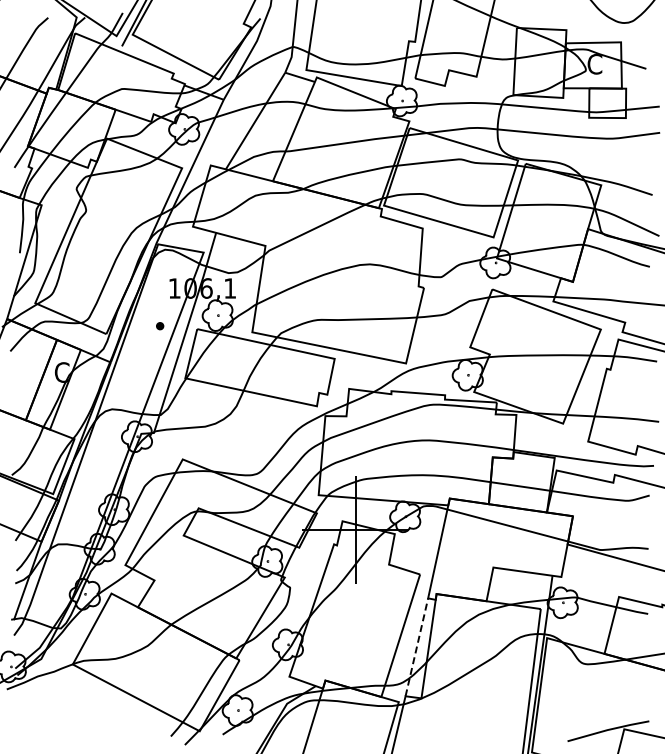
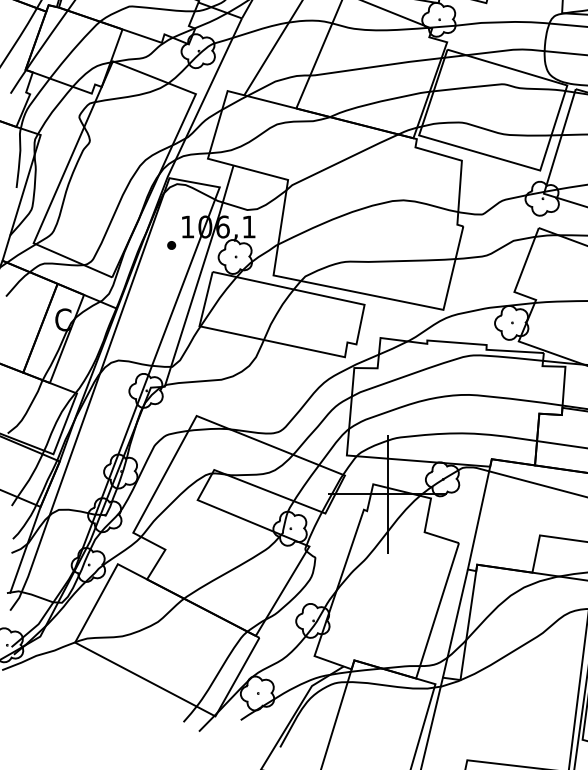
part: (160, 326) -> (172, 245), moved
line: (416, 646) -> (454, 622), dashed -> solid

